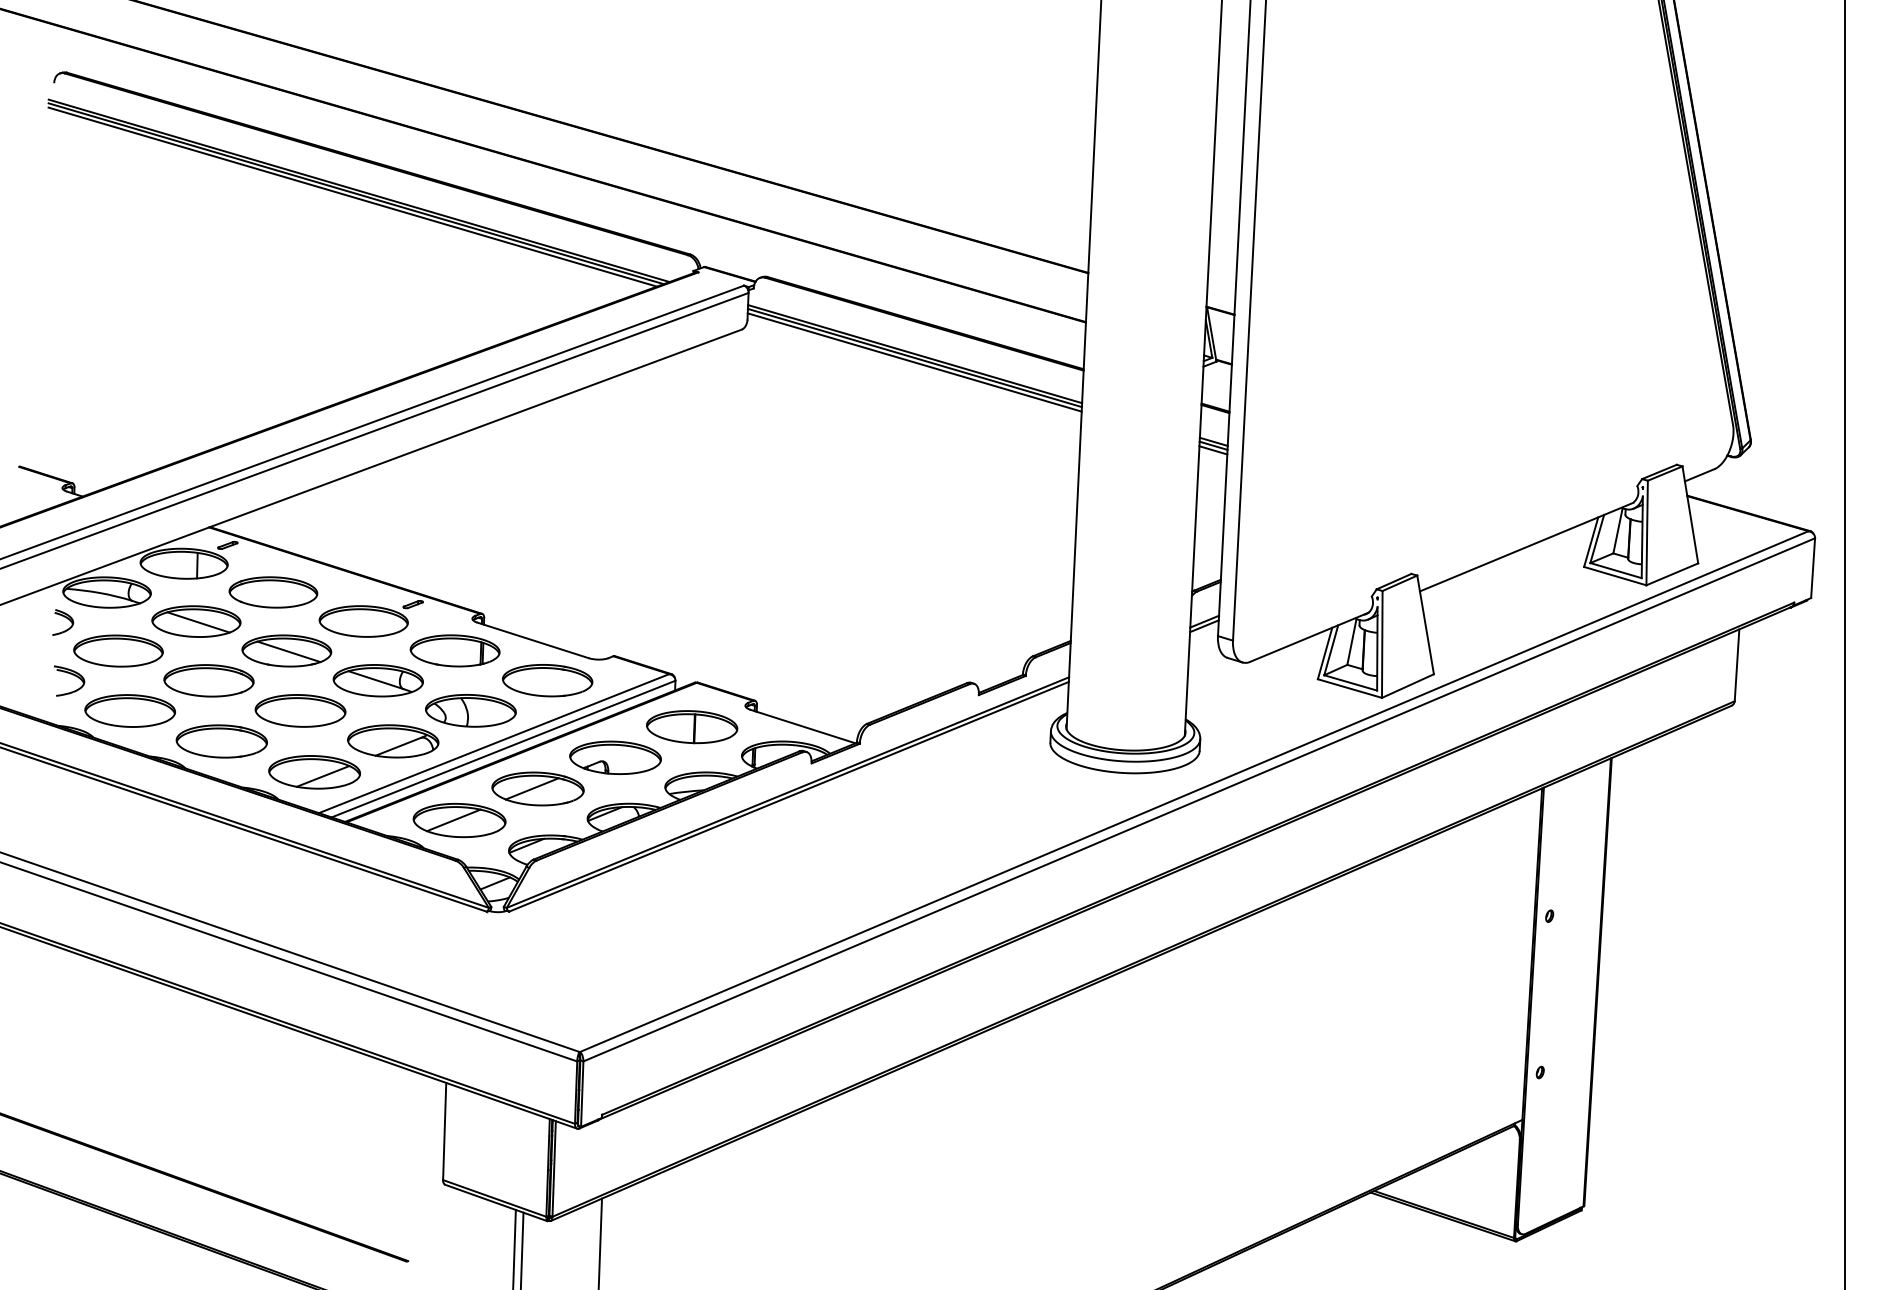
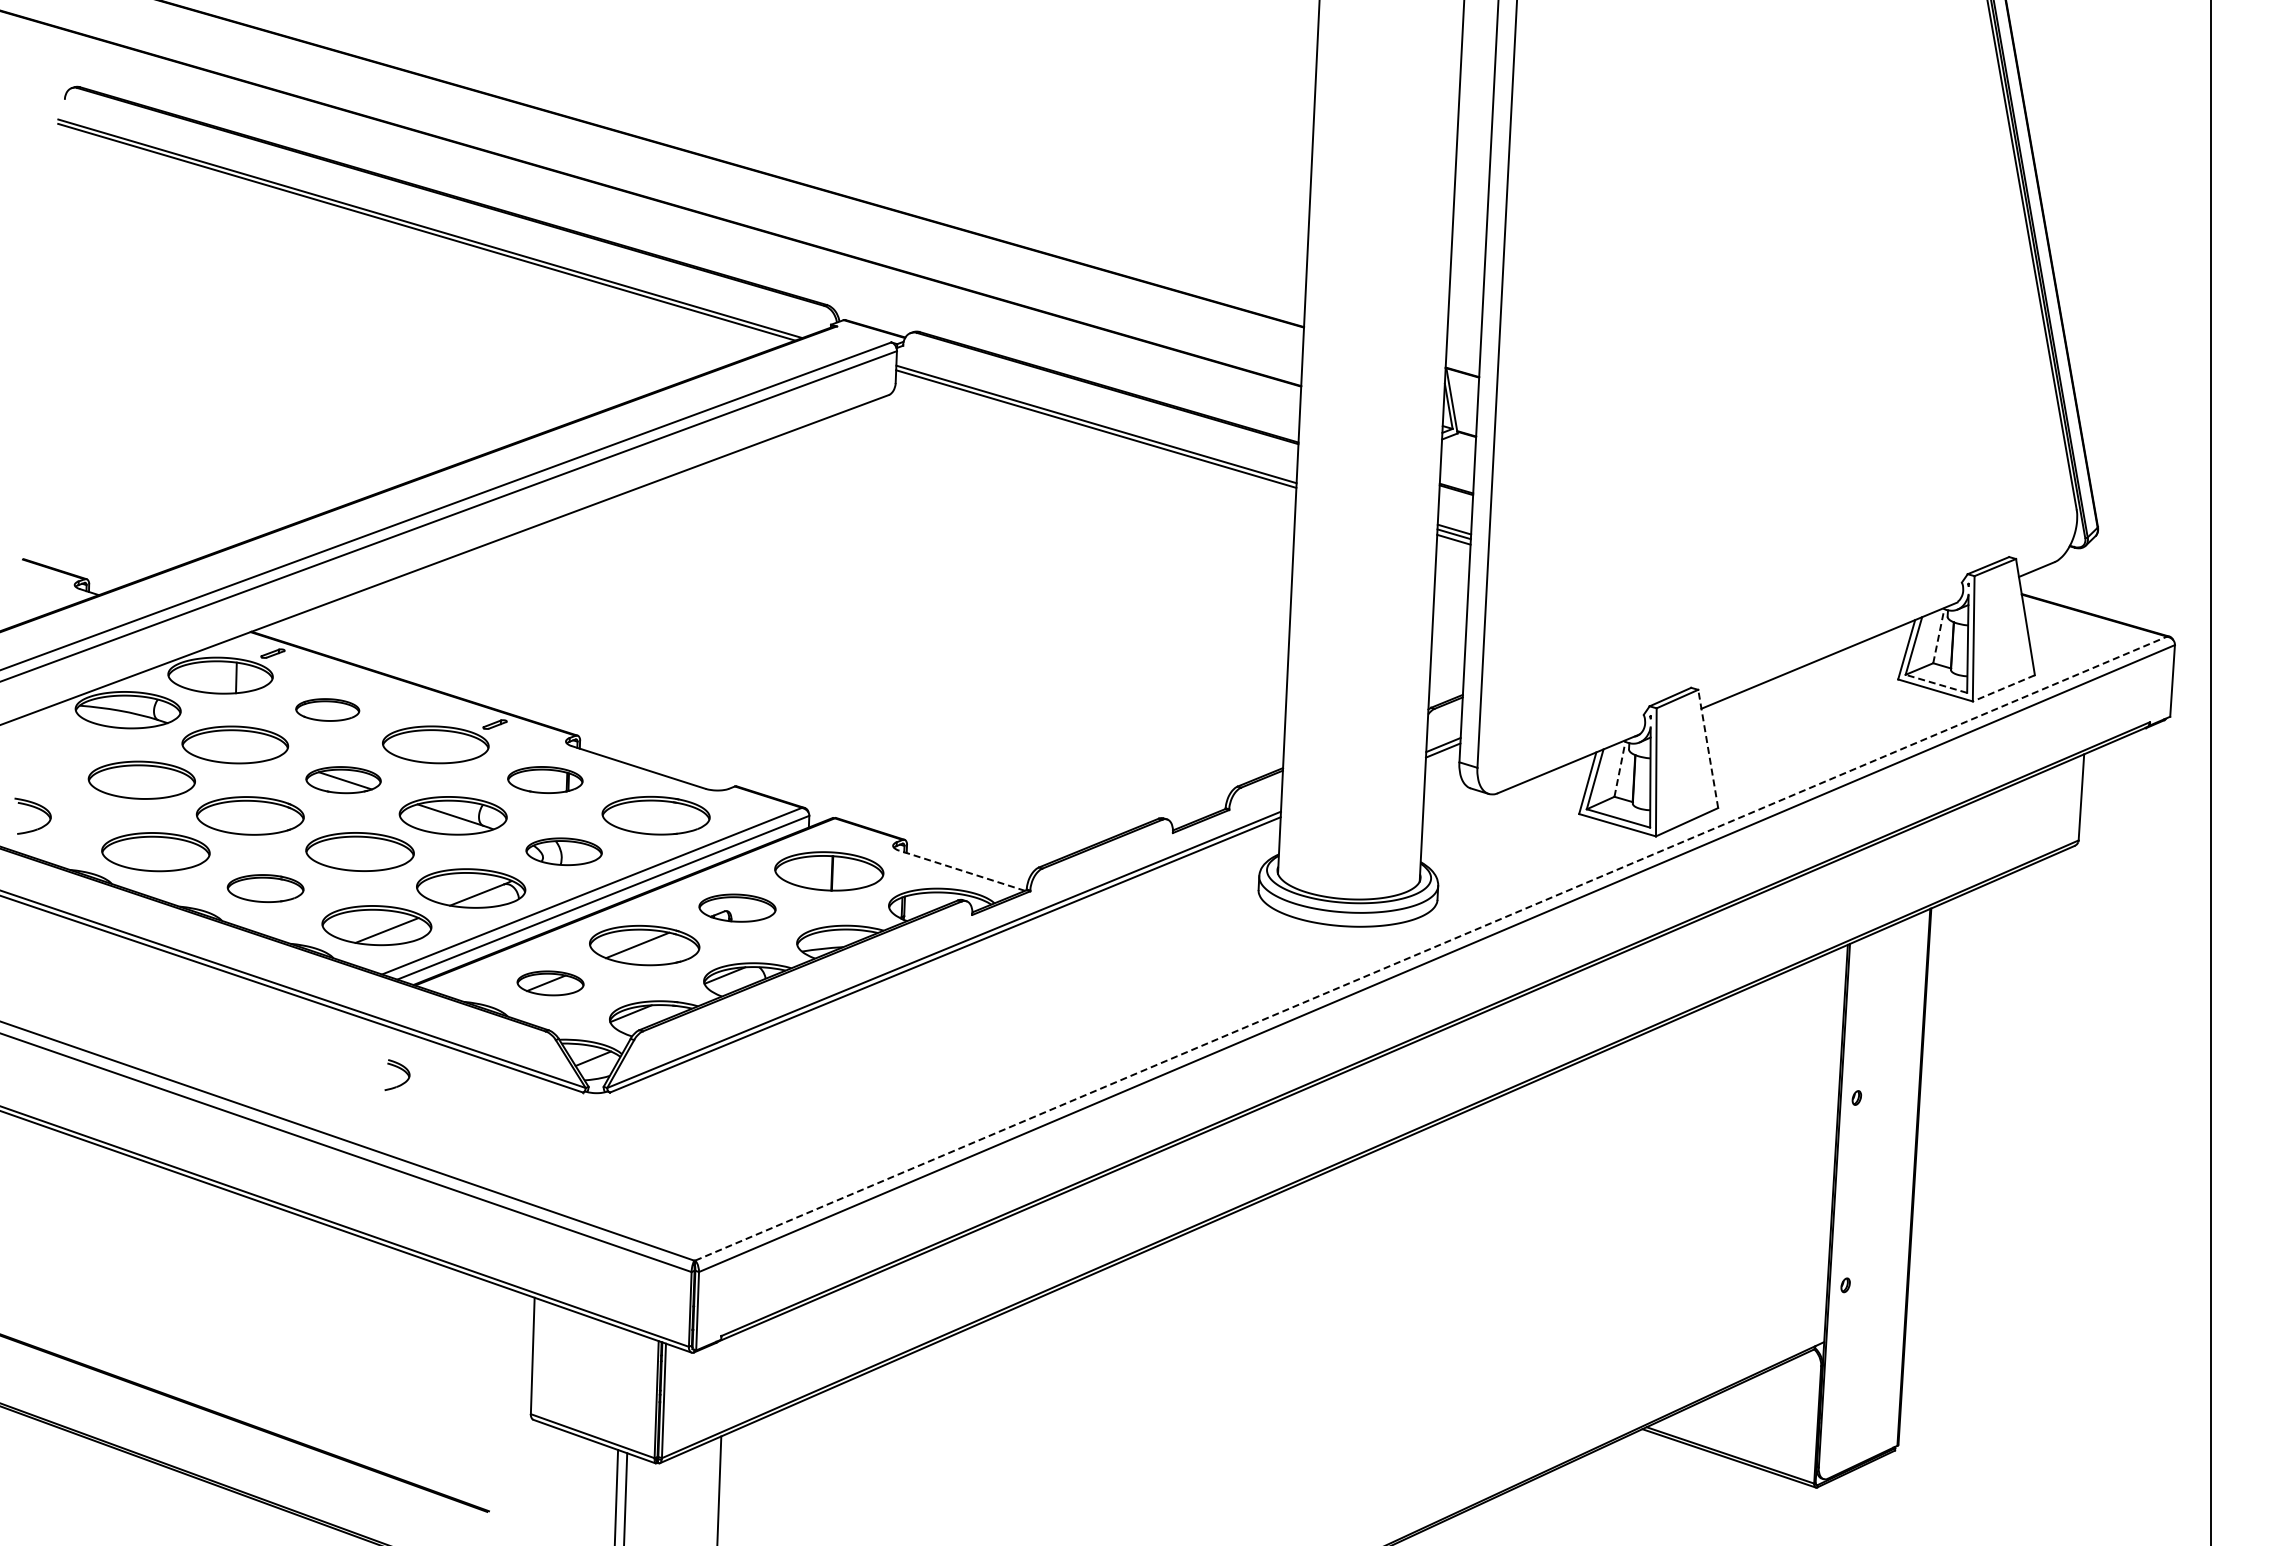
line: (352, 197) -> (422, 236), removed
line: (914, 362) -> (1095, 434), removed
line: (1617, 531) -> (1938, 636), solid -> dashed
line: (1615, 570) -> (1935, 683), solid -> dashed
line: (1672, 574) -> (2003, 688), solid -> dashed
part: (273, 592) -> (327, 709), size x0.6
part: (63, 622) -> (397, 1074), moved
line: (198, 622) -> (237, 745), removed
line: (1425, 624) -> (1708, 748), solid -> dashed
line: (1352, 641) -> (1620, 768), solid -> dashed
part: (286, 650) -> (343, 779), size x0.7
part: (455, 650) -> (545, 779), size x0.7
part: (71, 674) -> (35, 808), moved
part: (470, 710) -> (563, 851), size x0.7
line: (803, 726) -> (962, 870), solid -> dashed
part: (221, 741) -> (265, 888), size x0.7
part: (615, 757) -> (737, 907), size x0.7
line: (1194, 791) -> (1431, 948), solid -> dashed
part: (459, 820) -> (550, 983), size x0.6

